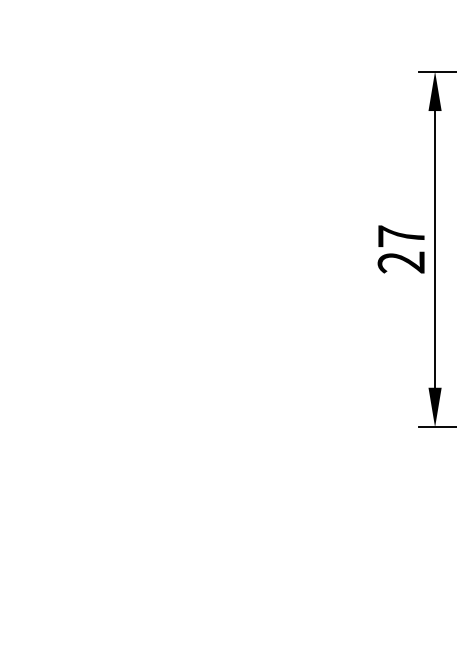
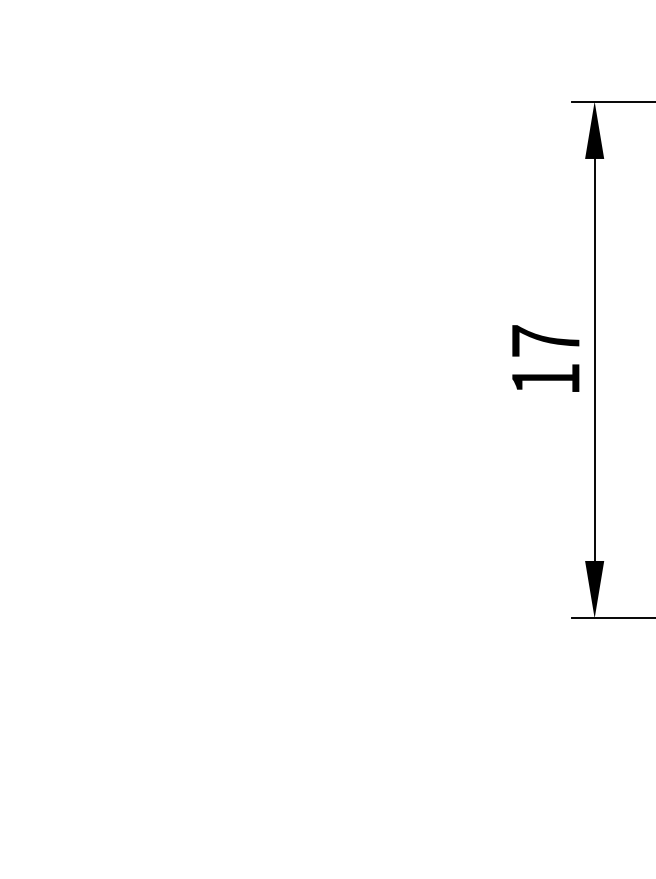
text: (400, 262) -> (544, 378), 27 -> 17

